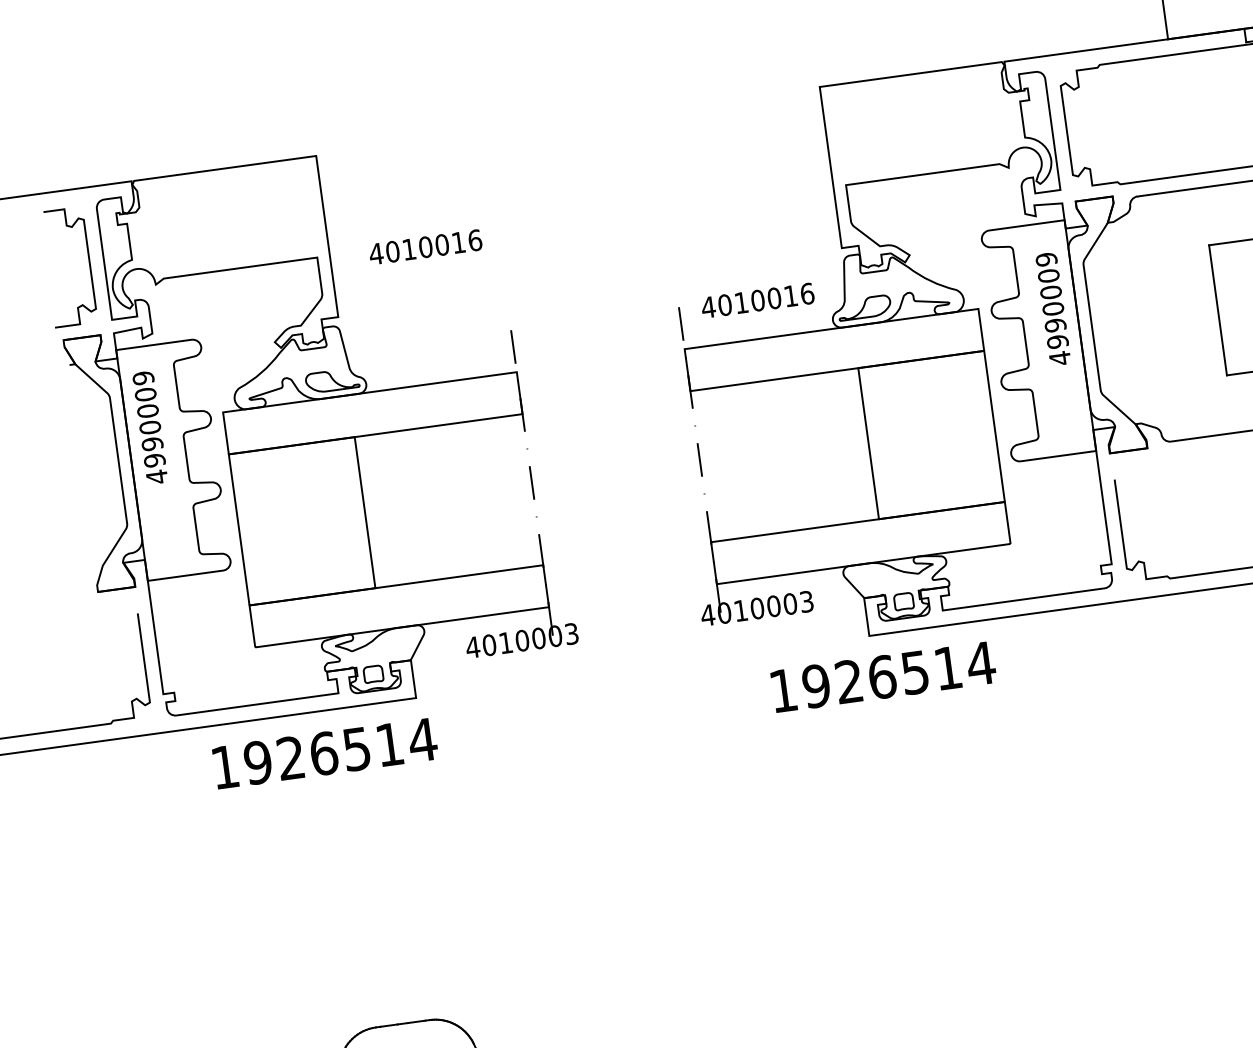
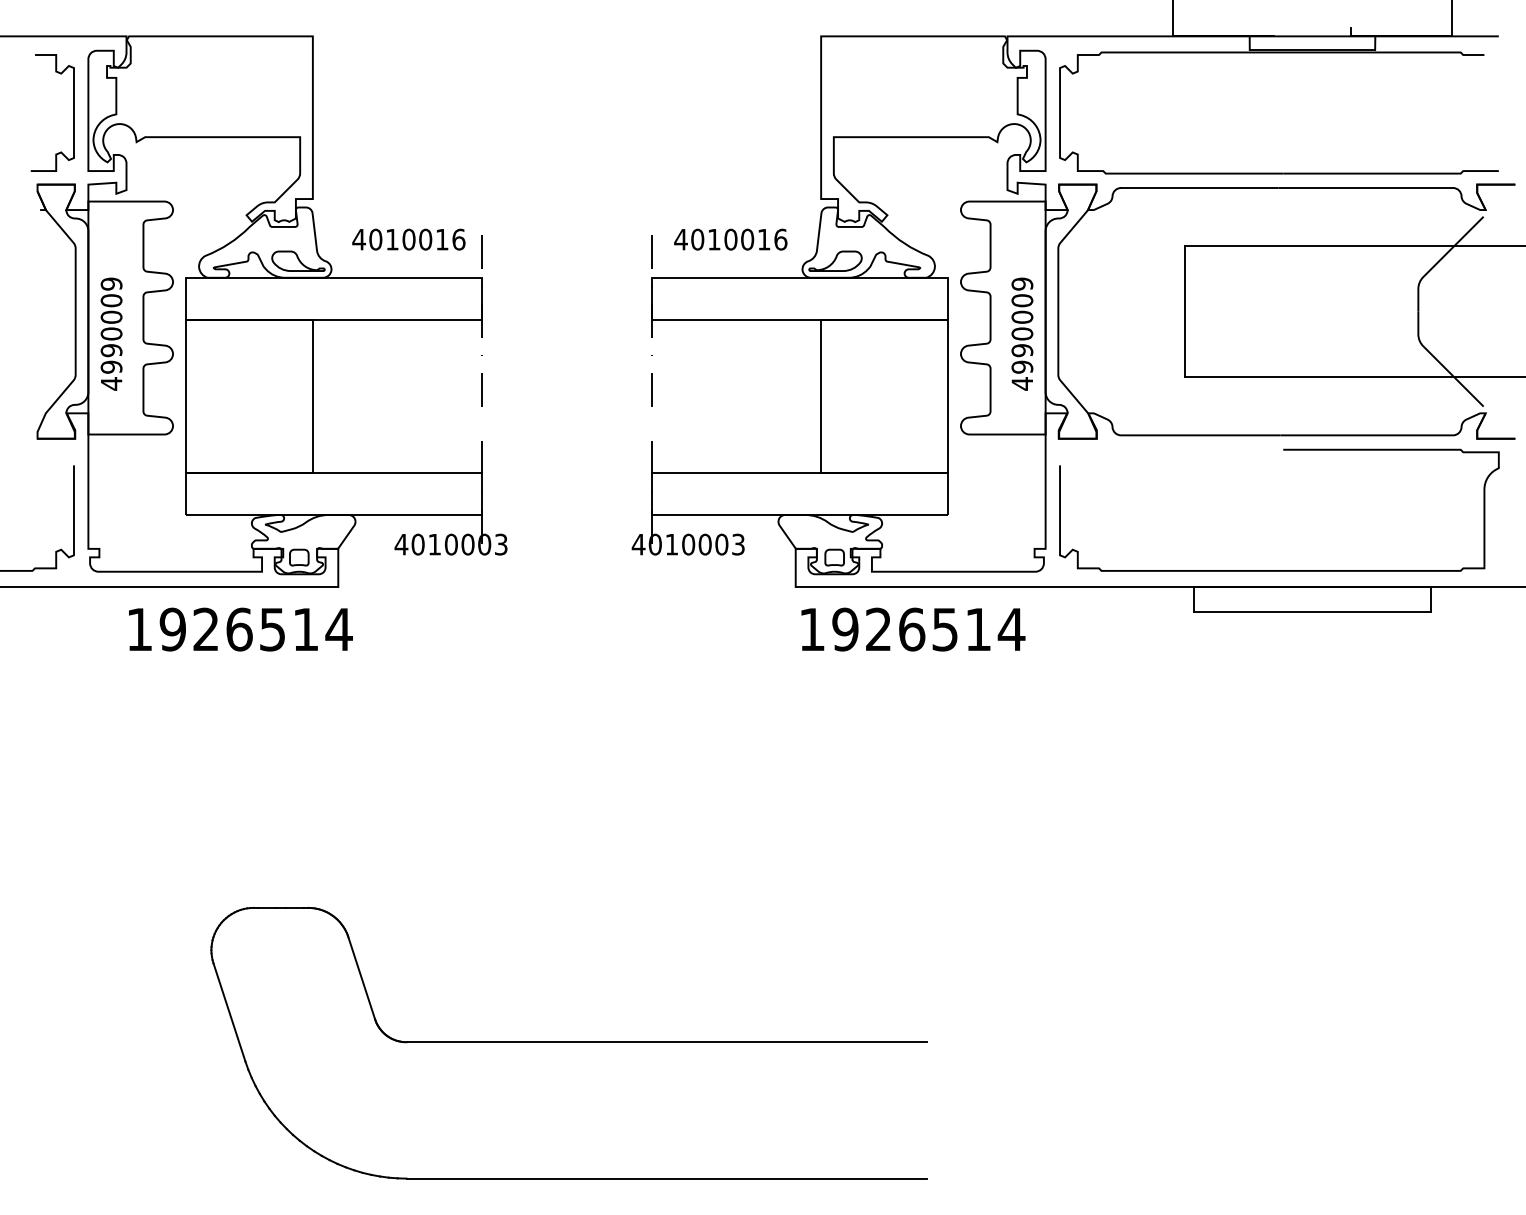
text: (425, 247) -> (408, 239), moved
text: (1053, 308) -> (1022, 333), moved
text: (150, 427) -> (111, 333), moved
text: (883, 676) -> (913, 629), moved

